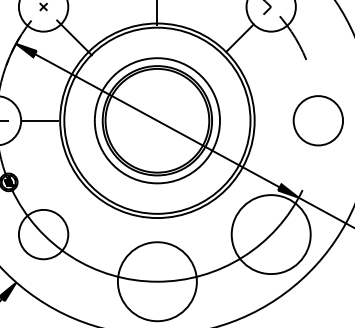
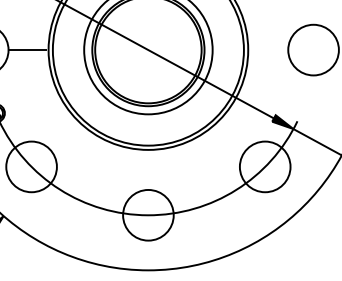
circle: (270, 234) -> (264, 166), size x0.62
circle: (157, 281) -> (148, 215), size x0.62

